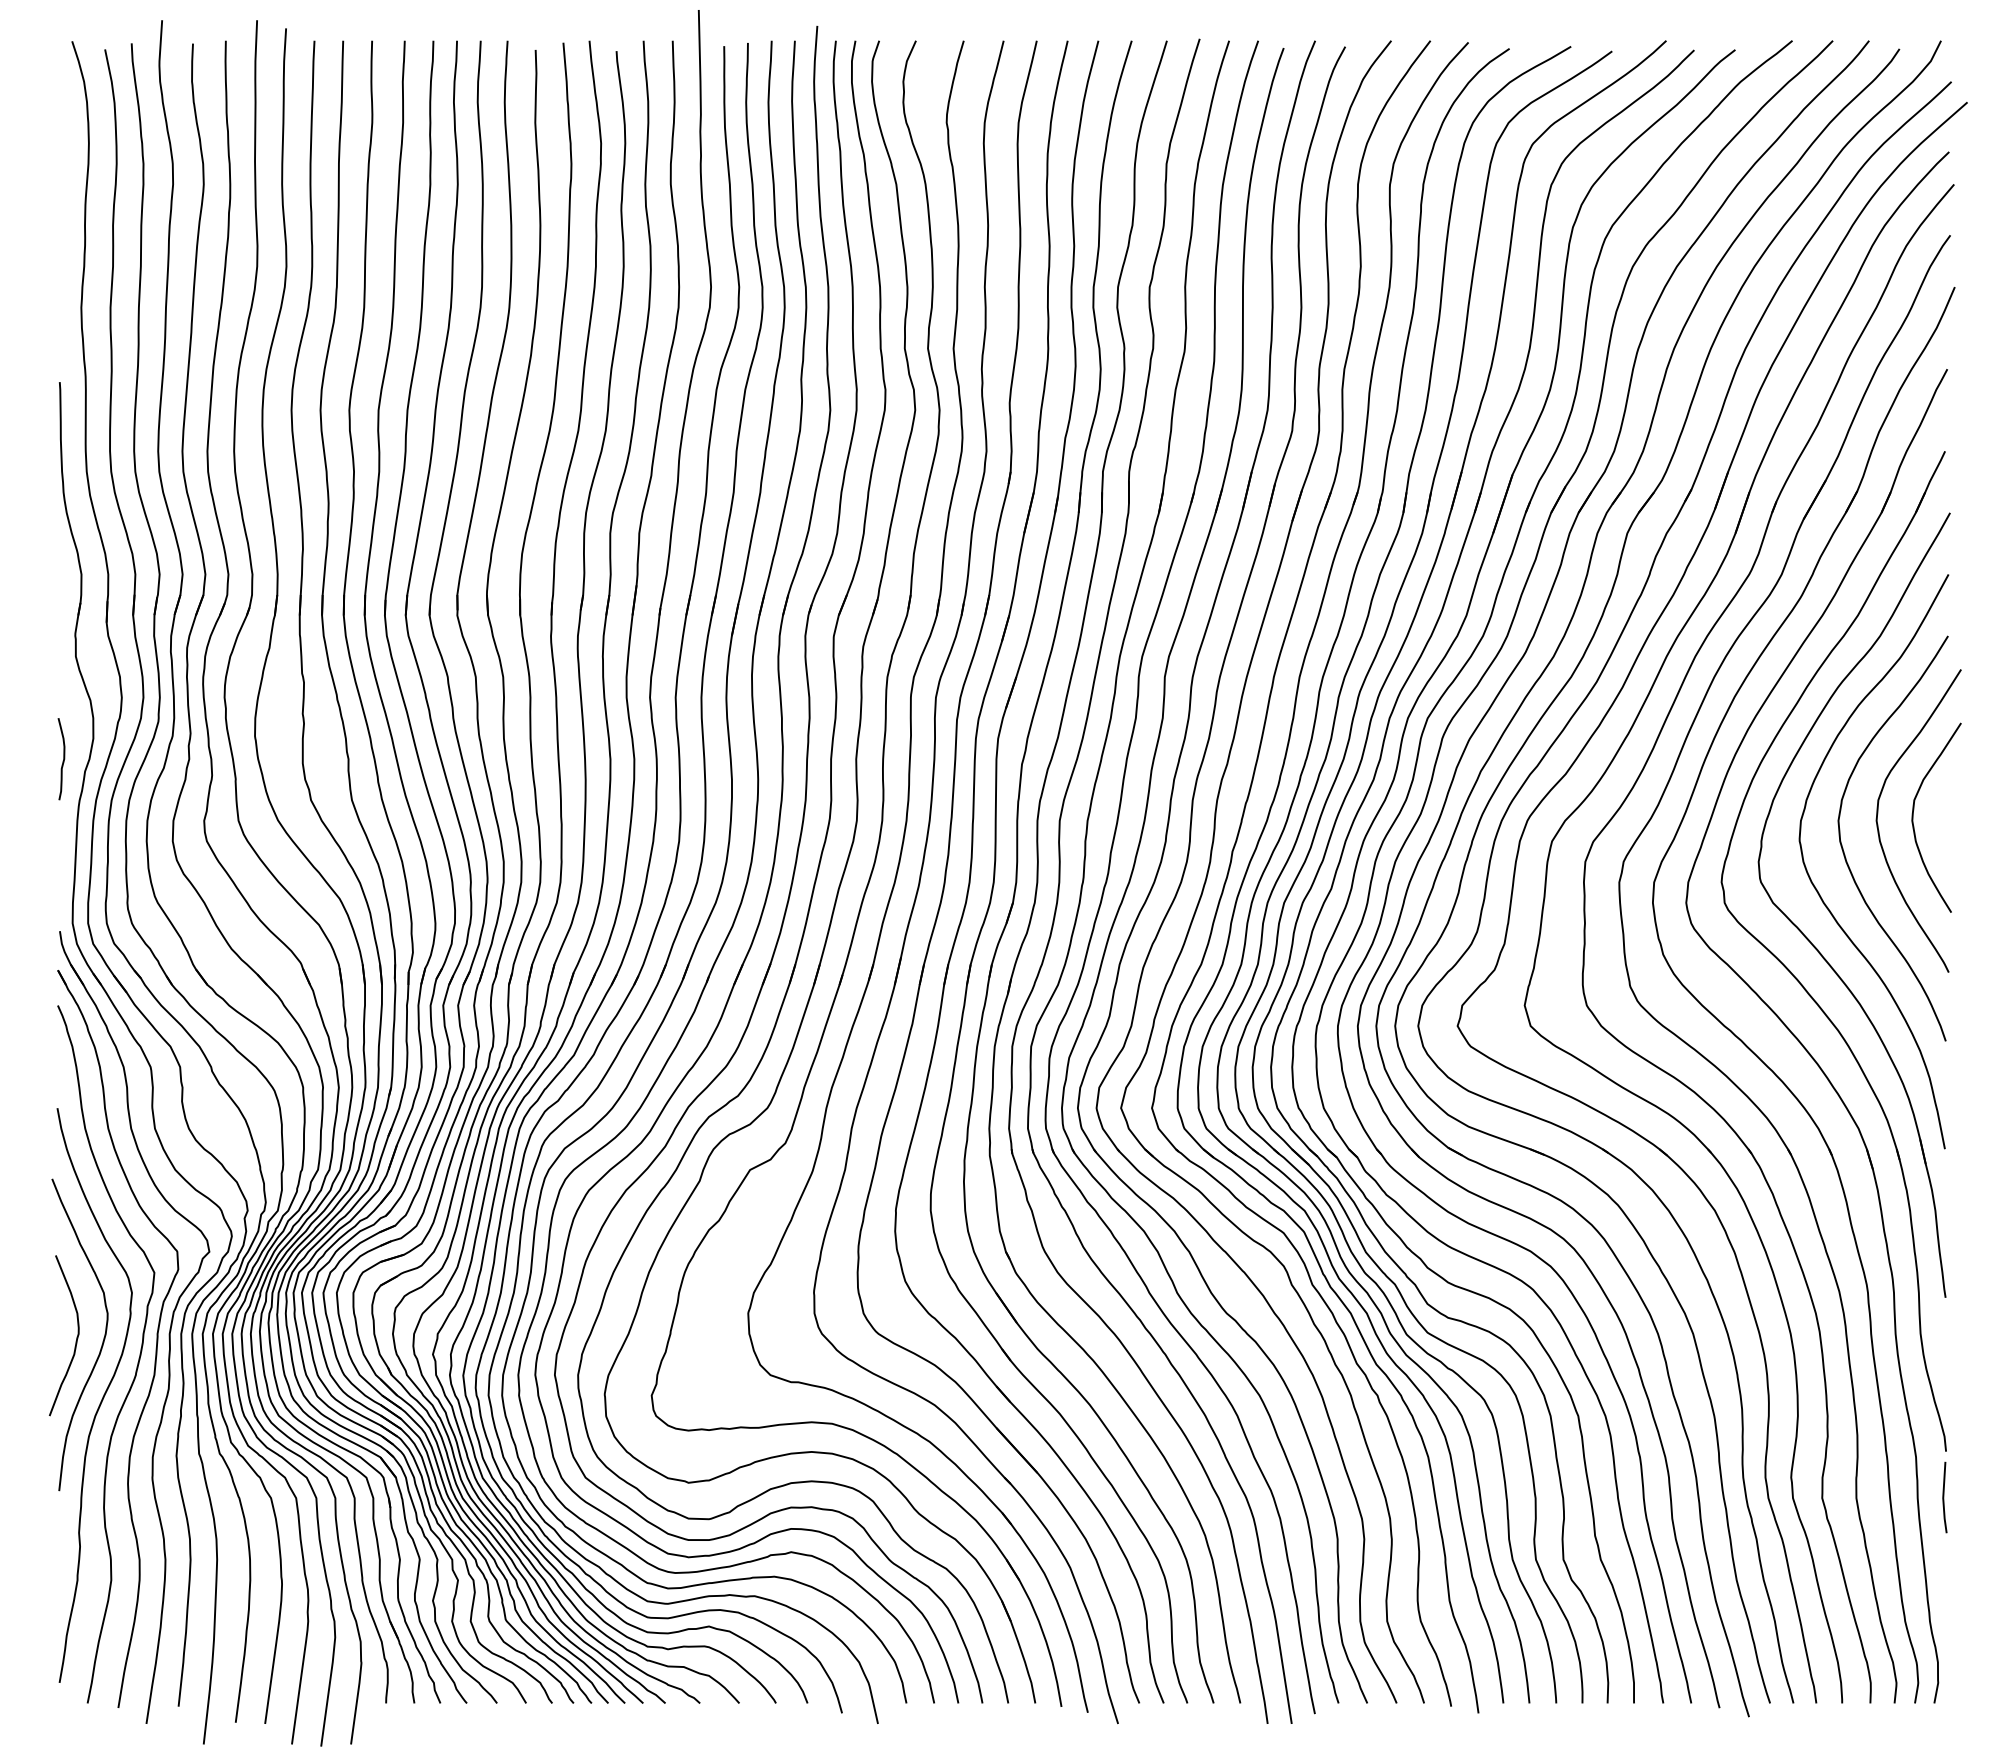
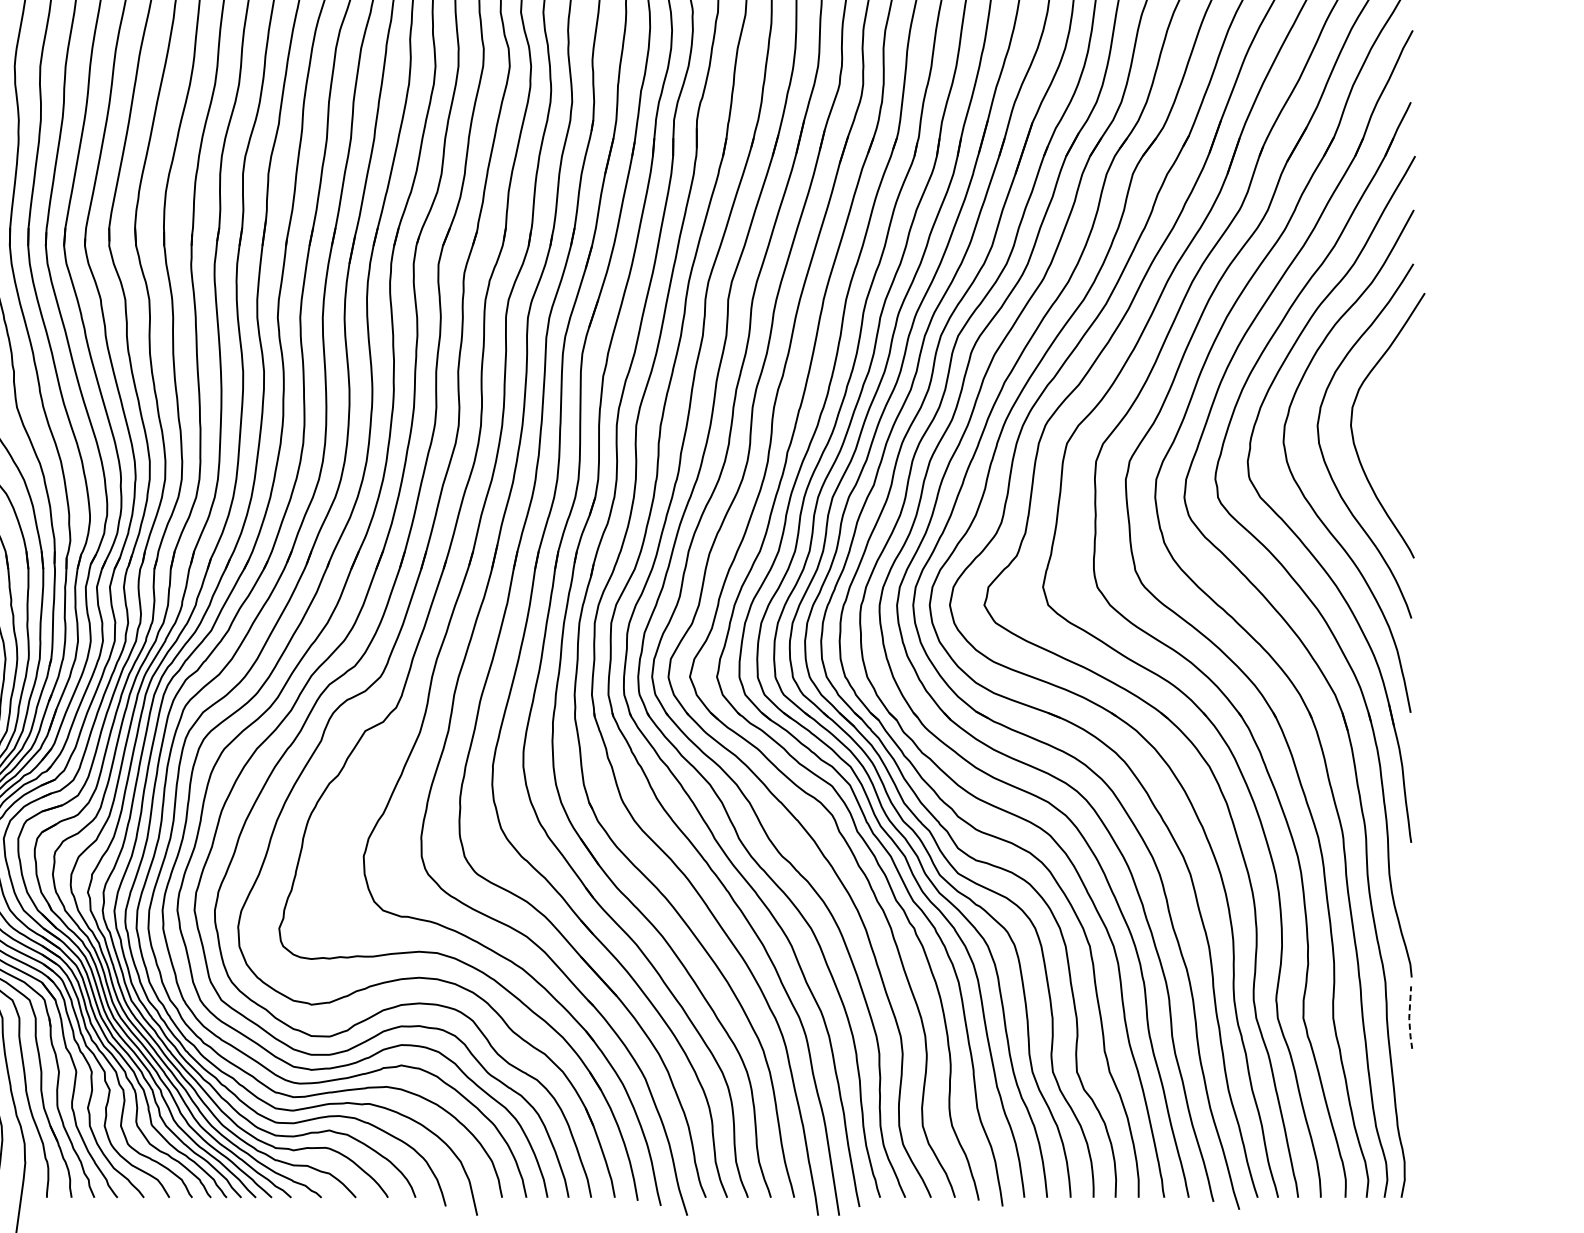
curve: (1913, 817) -> (1383, 422), removed
line: (1943, 1498) -> (1409, 1018), solid -> dashed

